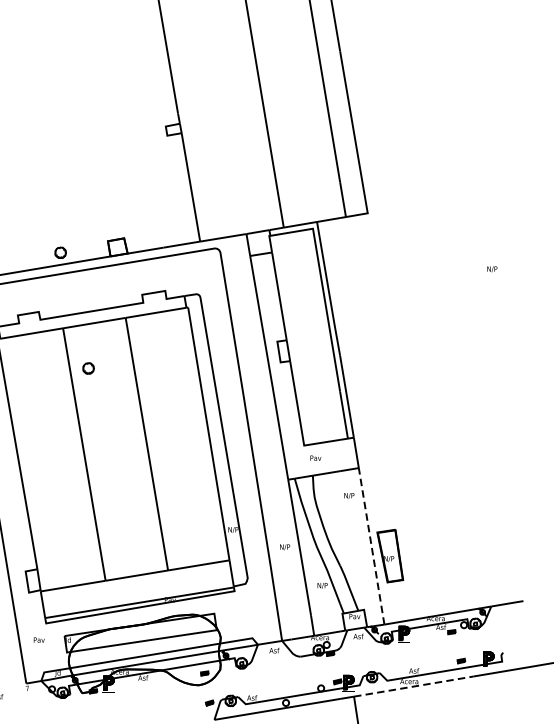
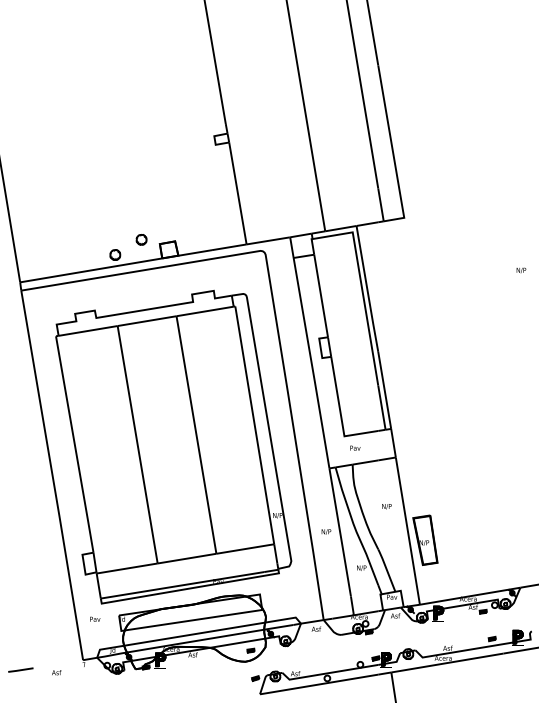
part: (88, 368) -> (141, 239), moved
text: (348, 495) -> (386, 506), moved
line: (371, 546) -> (407, 531), dashed -> solid
line: (413, 687) -> (447, 663), dashed -> solid

